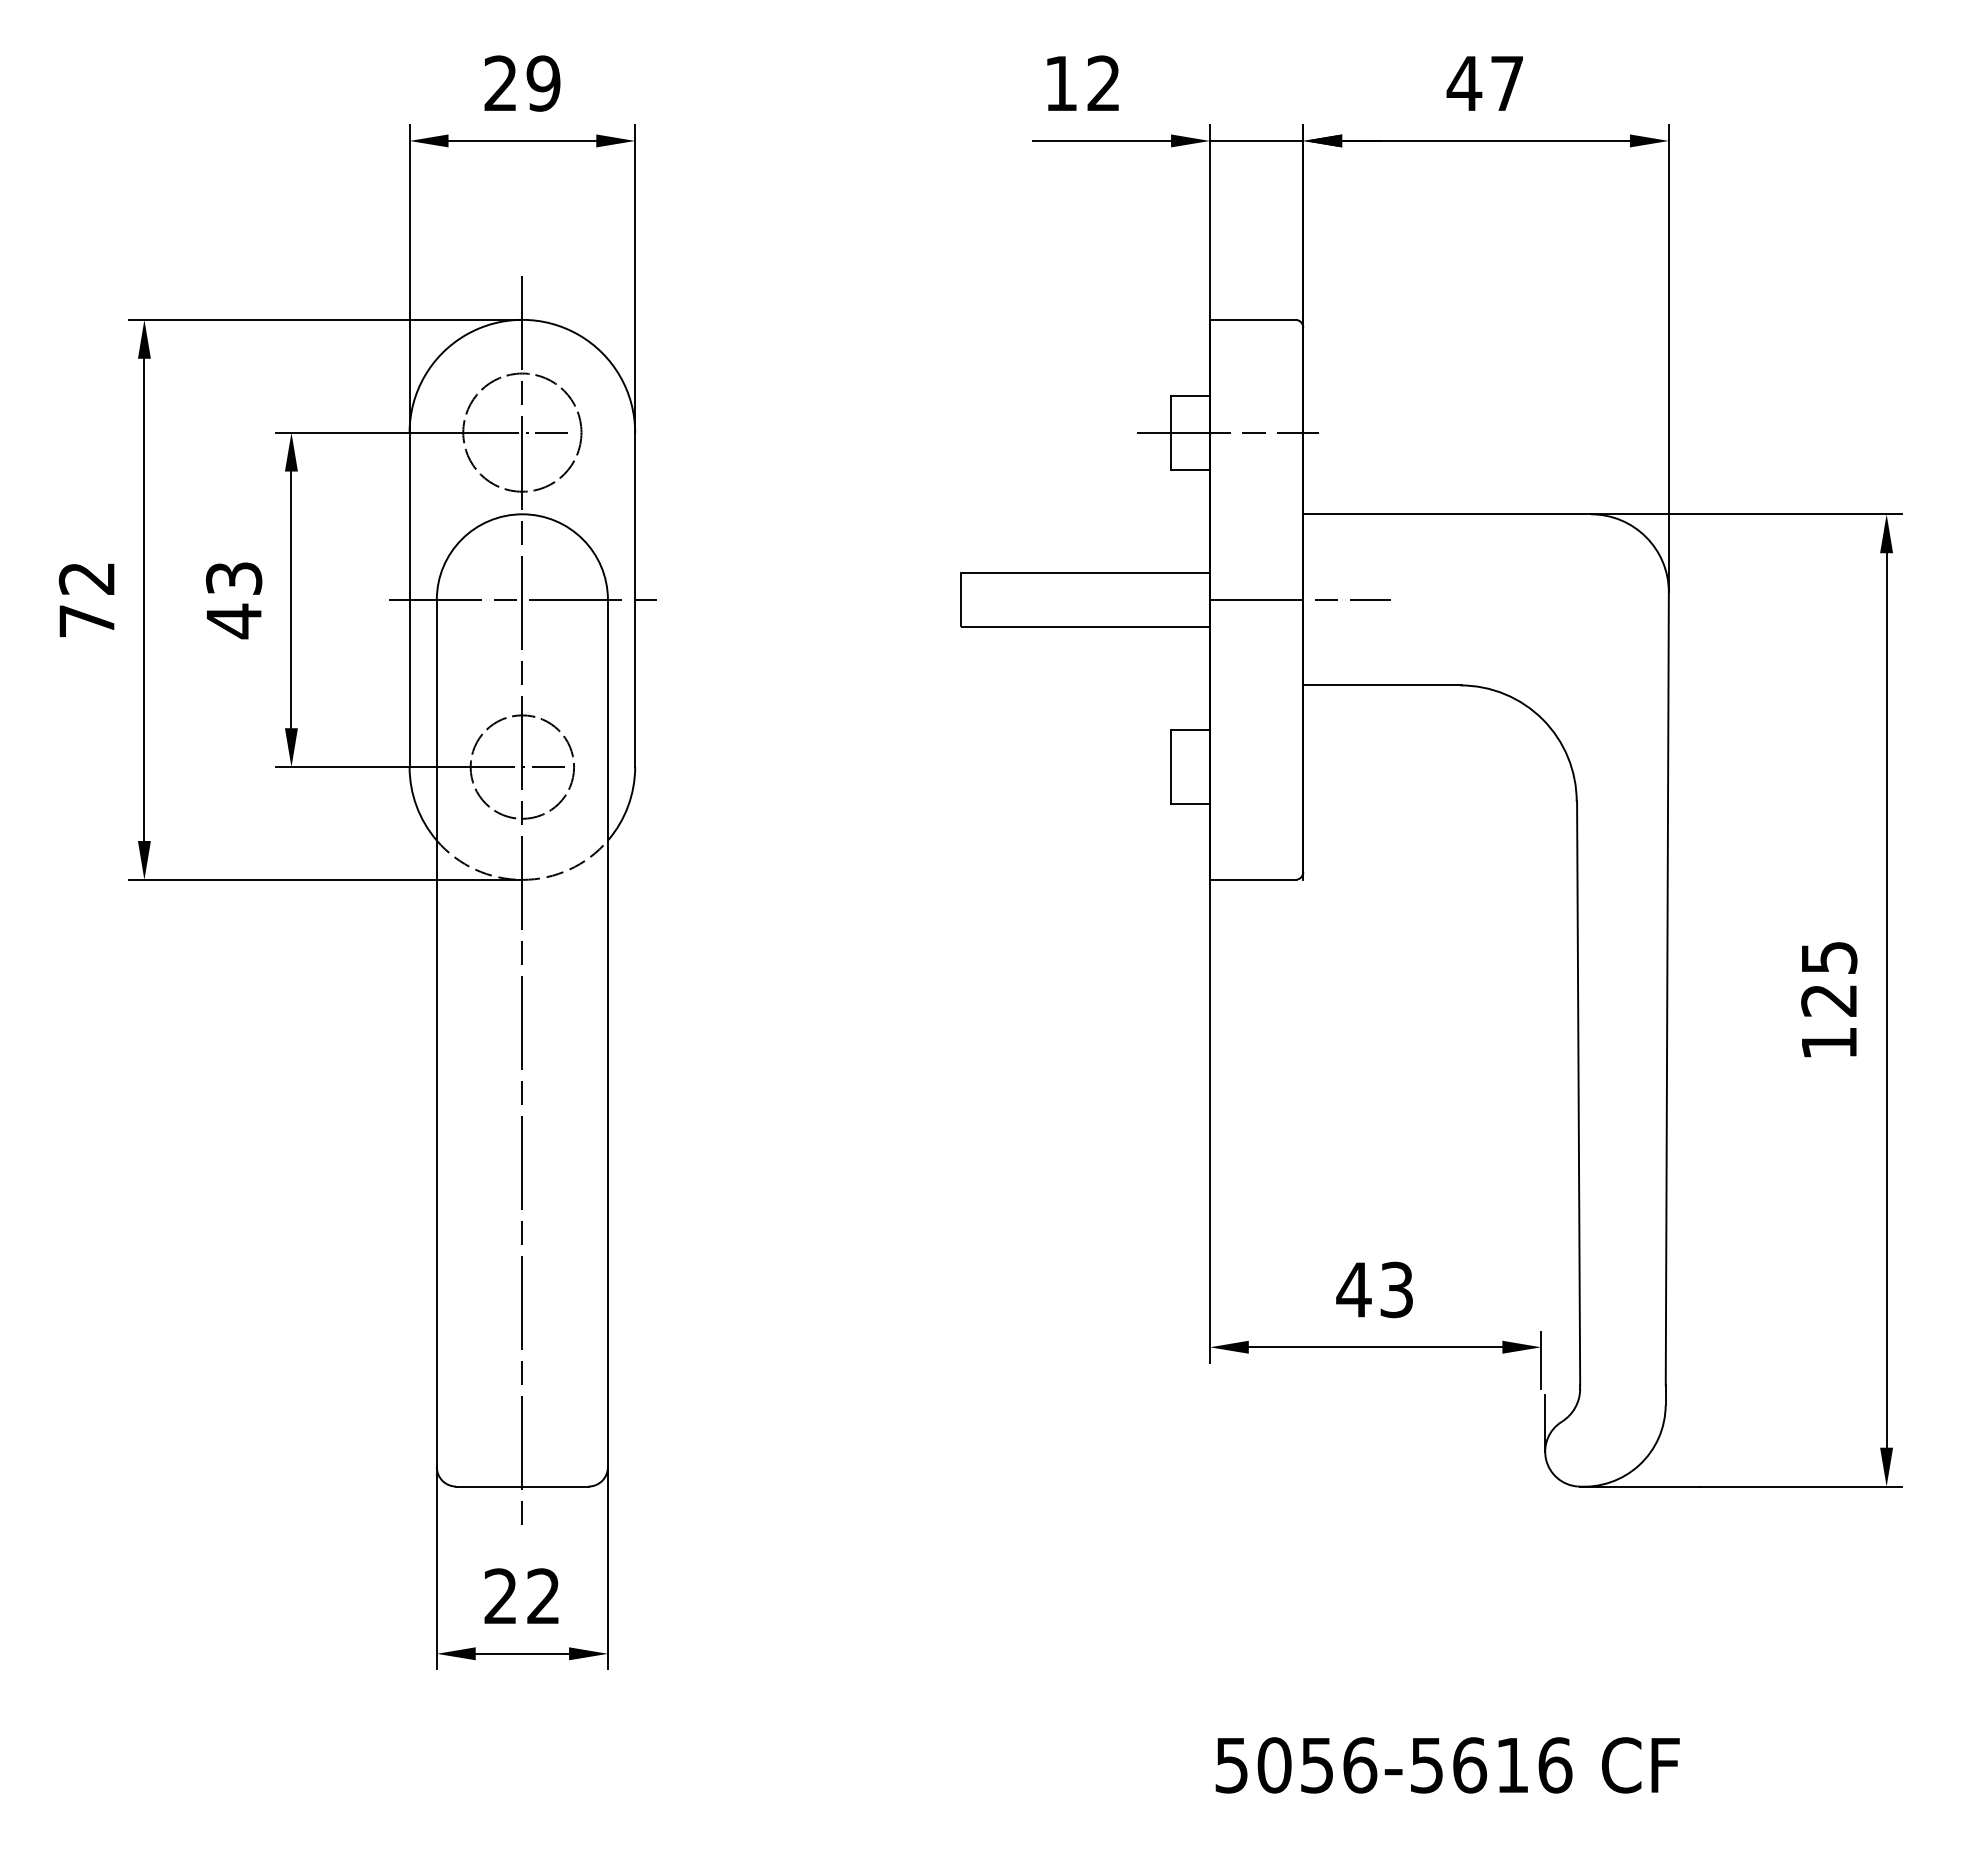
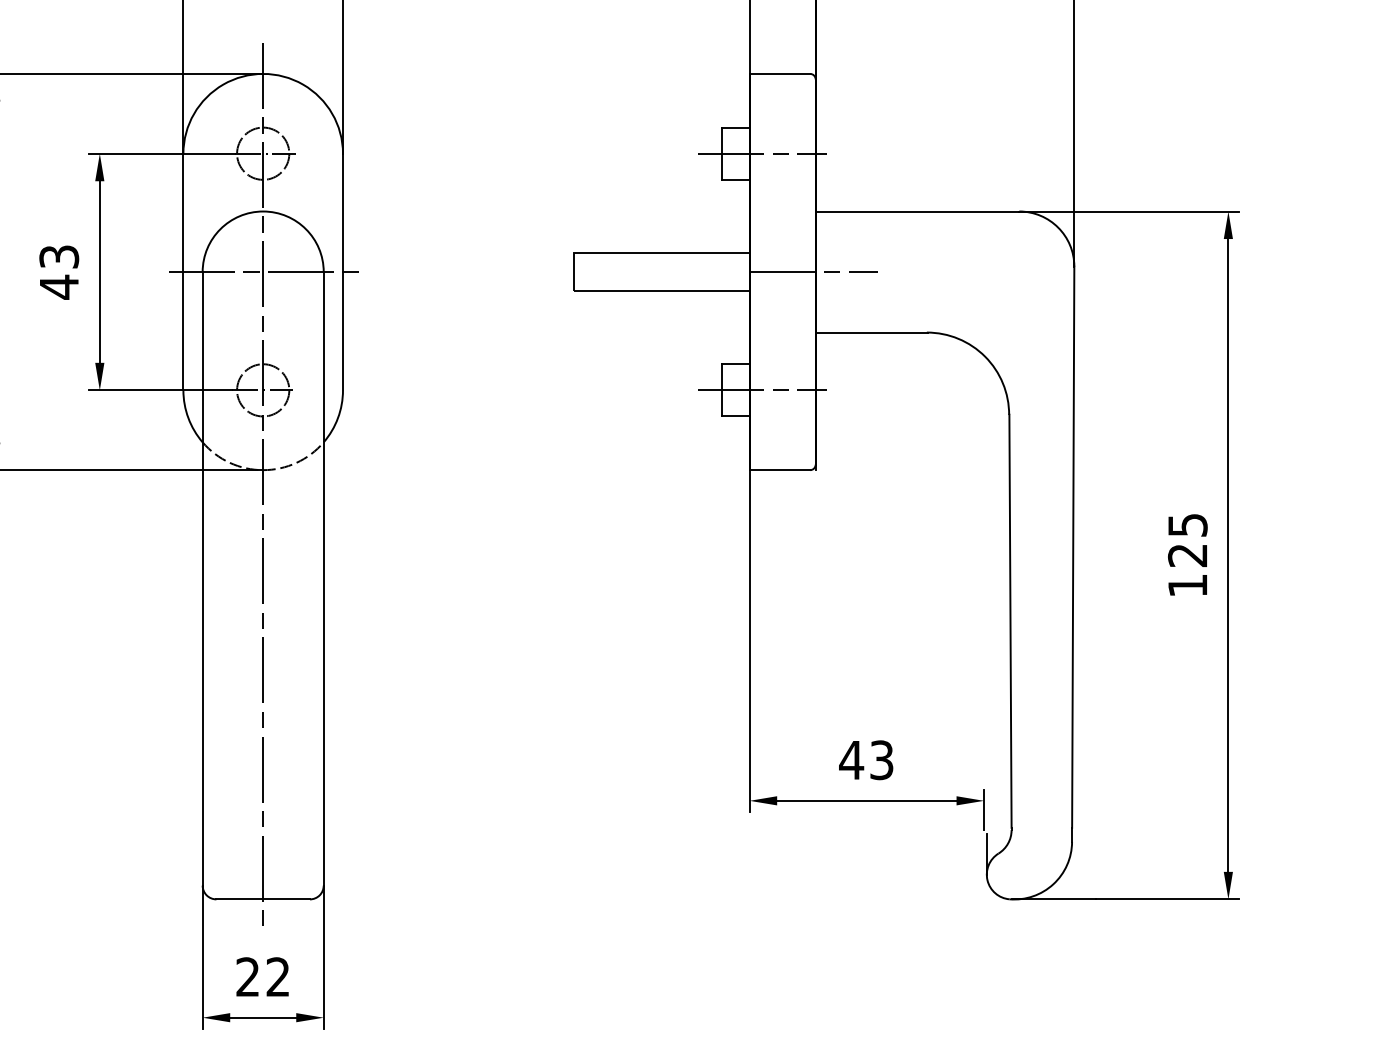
circle: (522, 432) -> (263, 153), size x0.62
circle: (522, 767) -> (263, 390), size x0.71
line: (1227, 767) -> (762, 390), added

